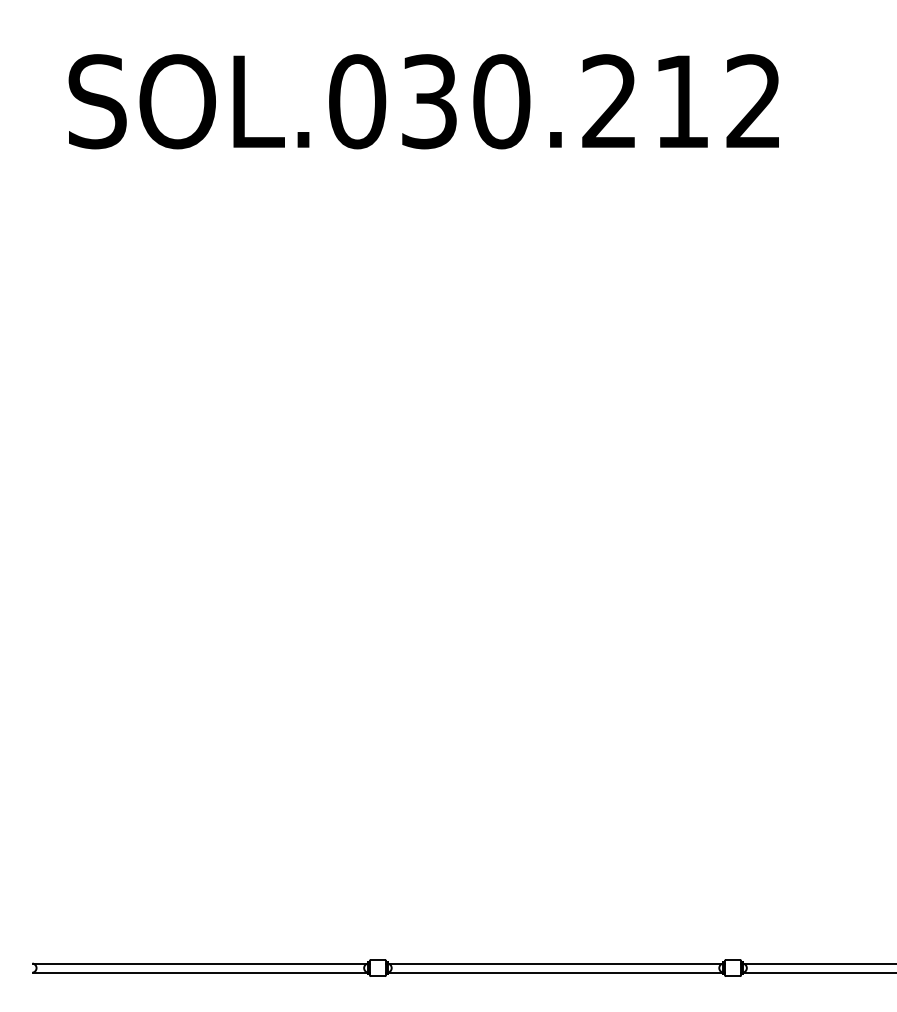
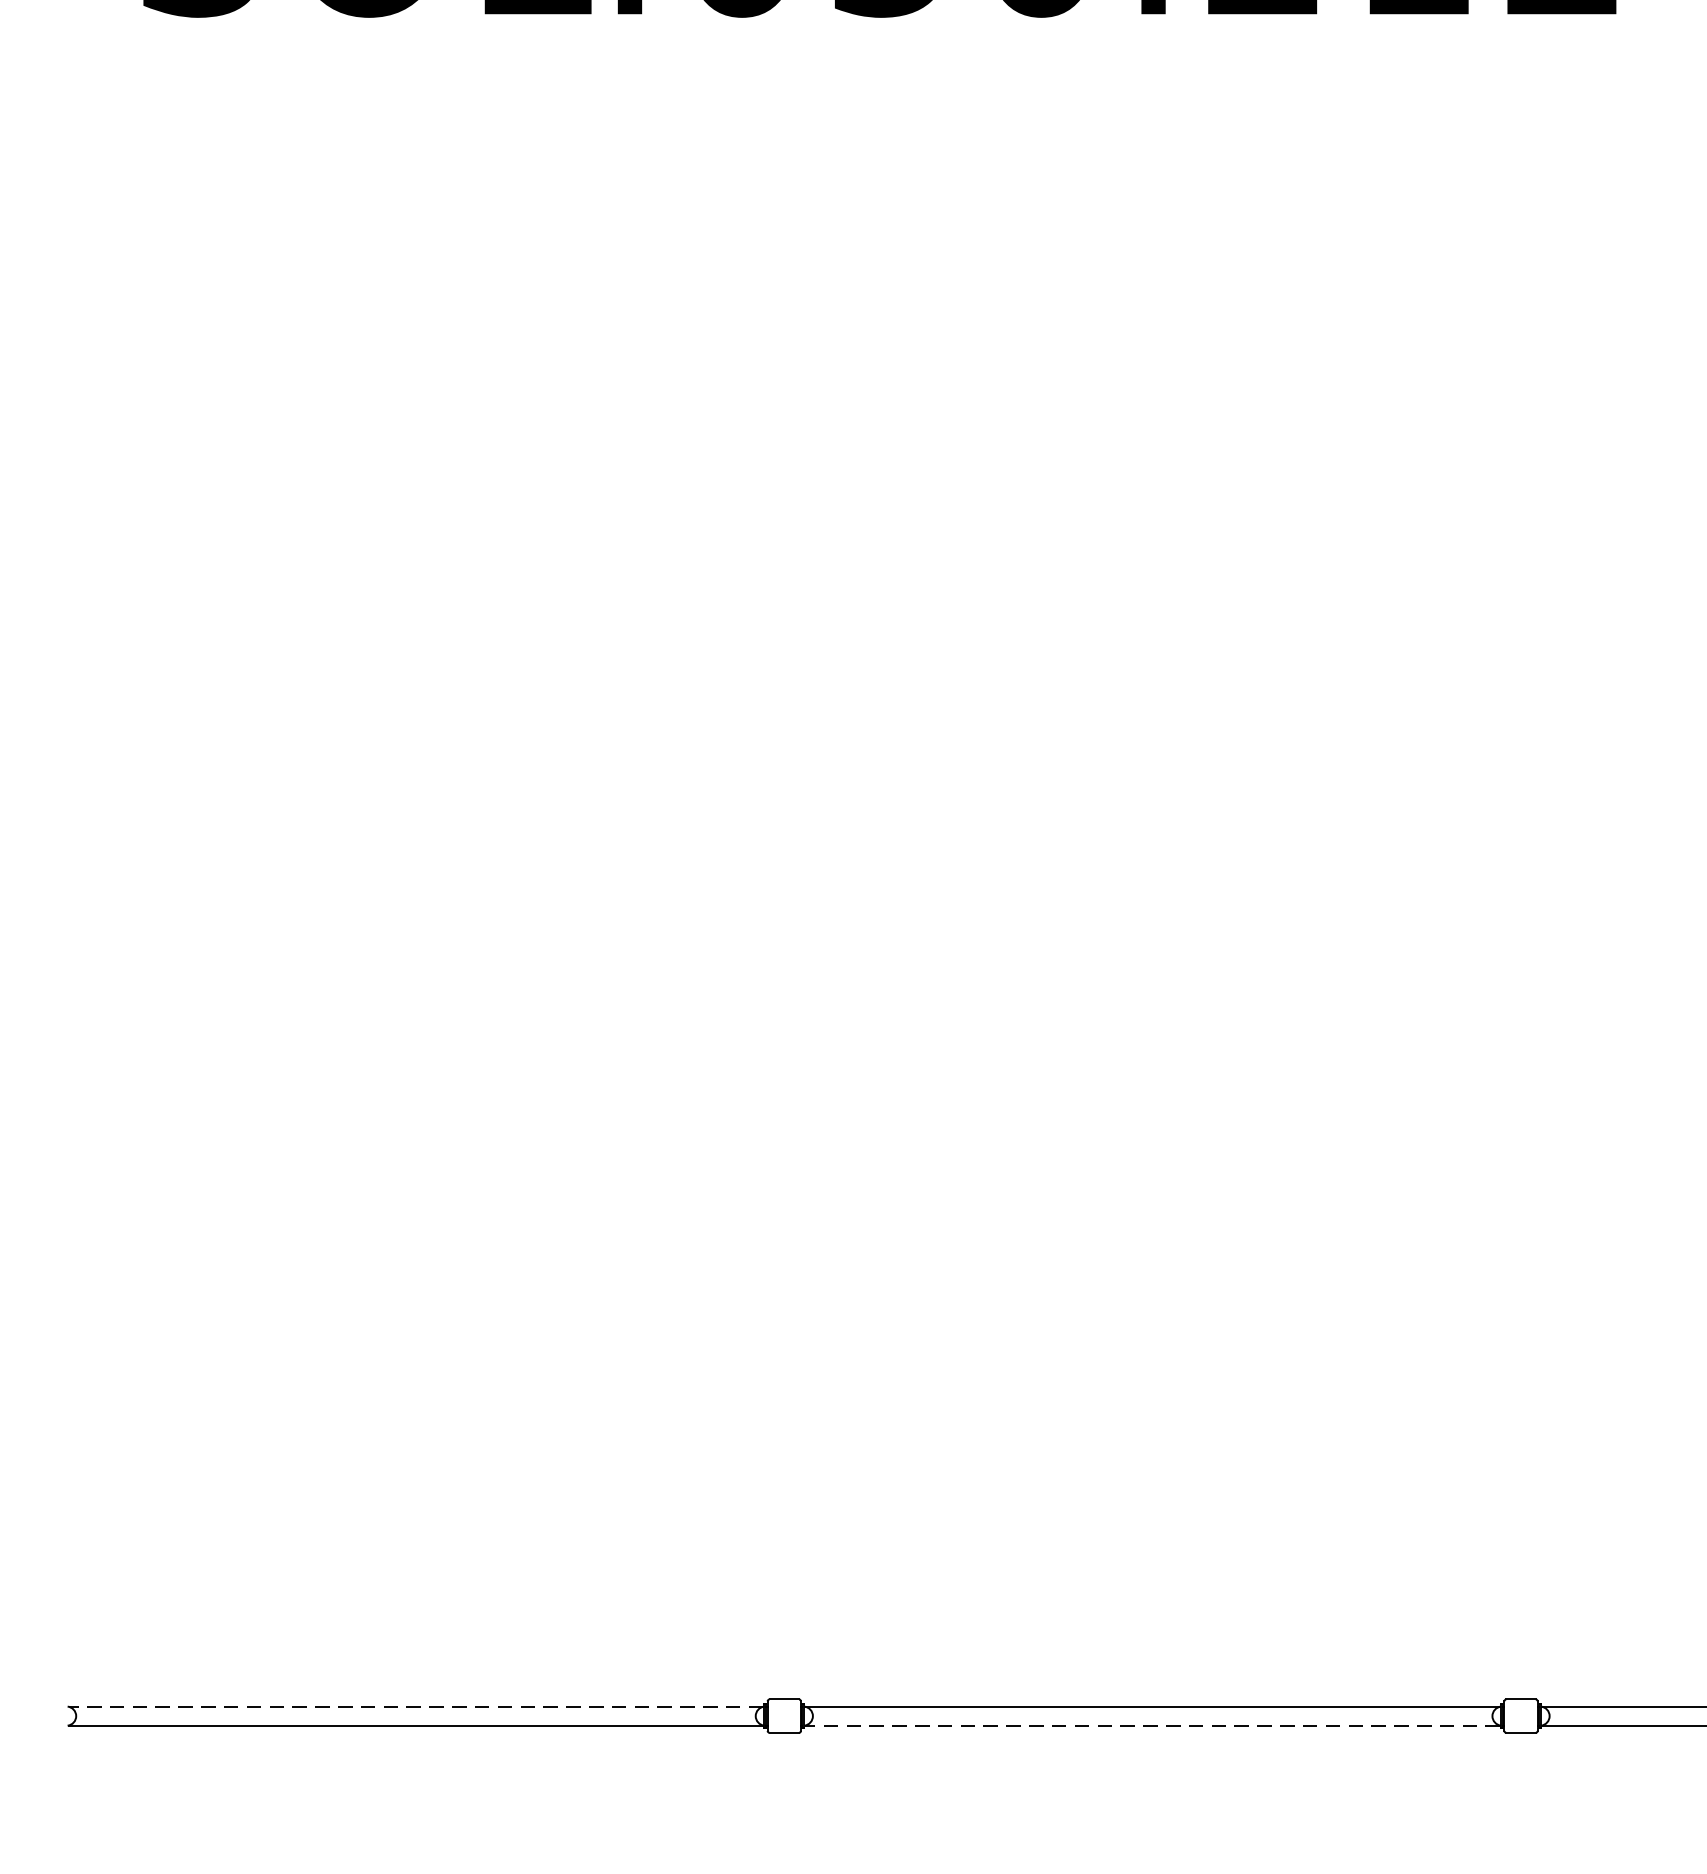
line: (199, 963) -> (414, 1706), solid -> dashed
line: (555, 972) -> (1152, 1725), solid -> dashed

